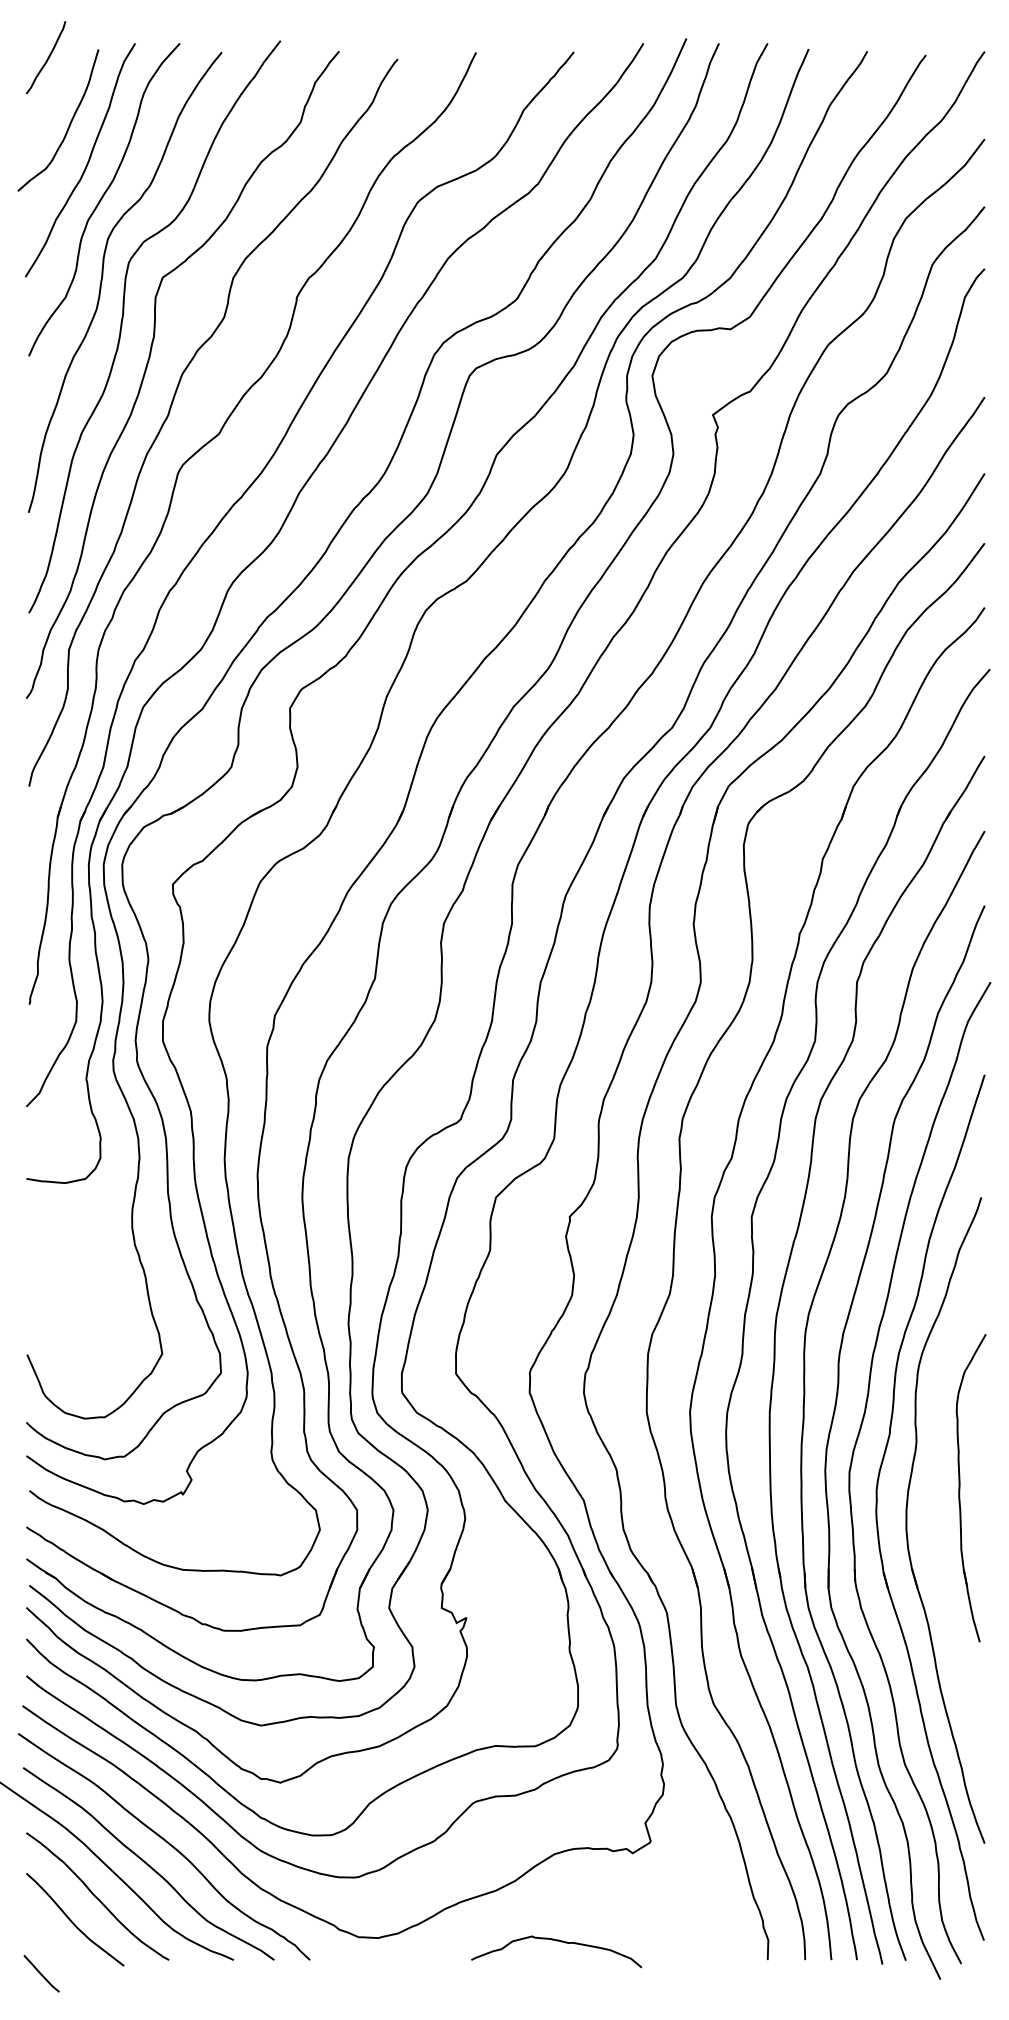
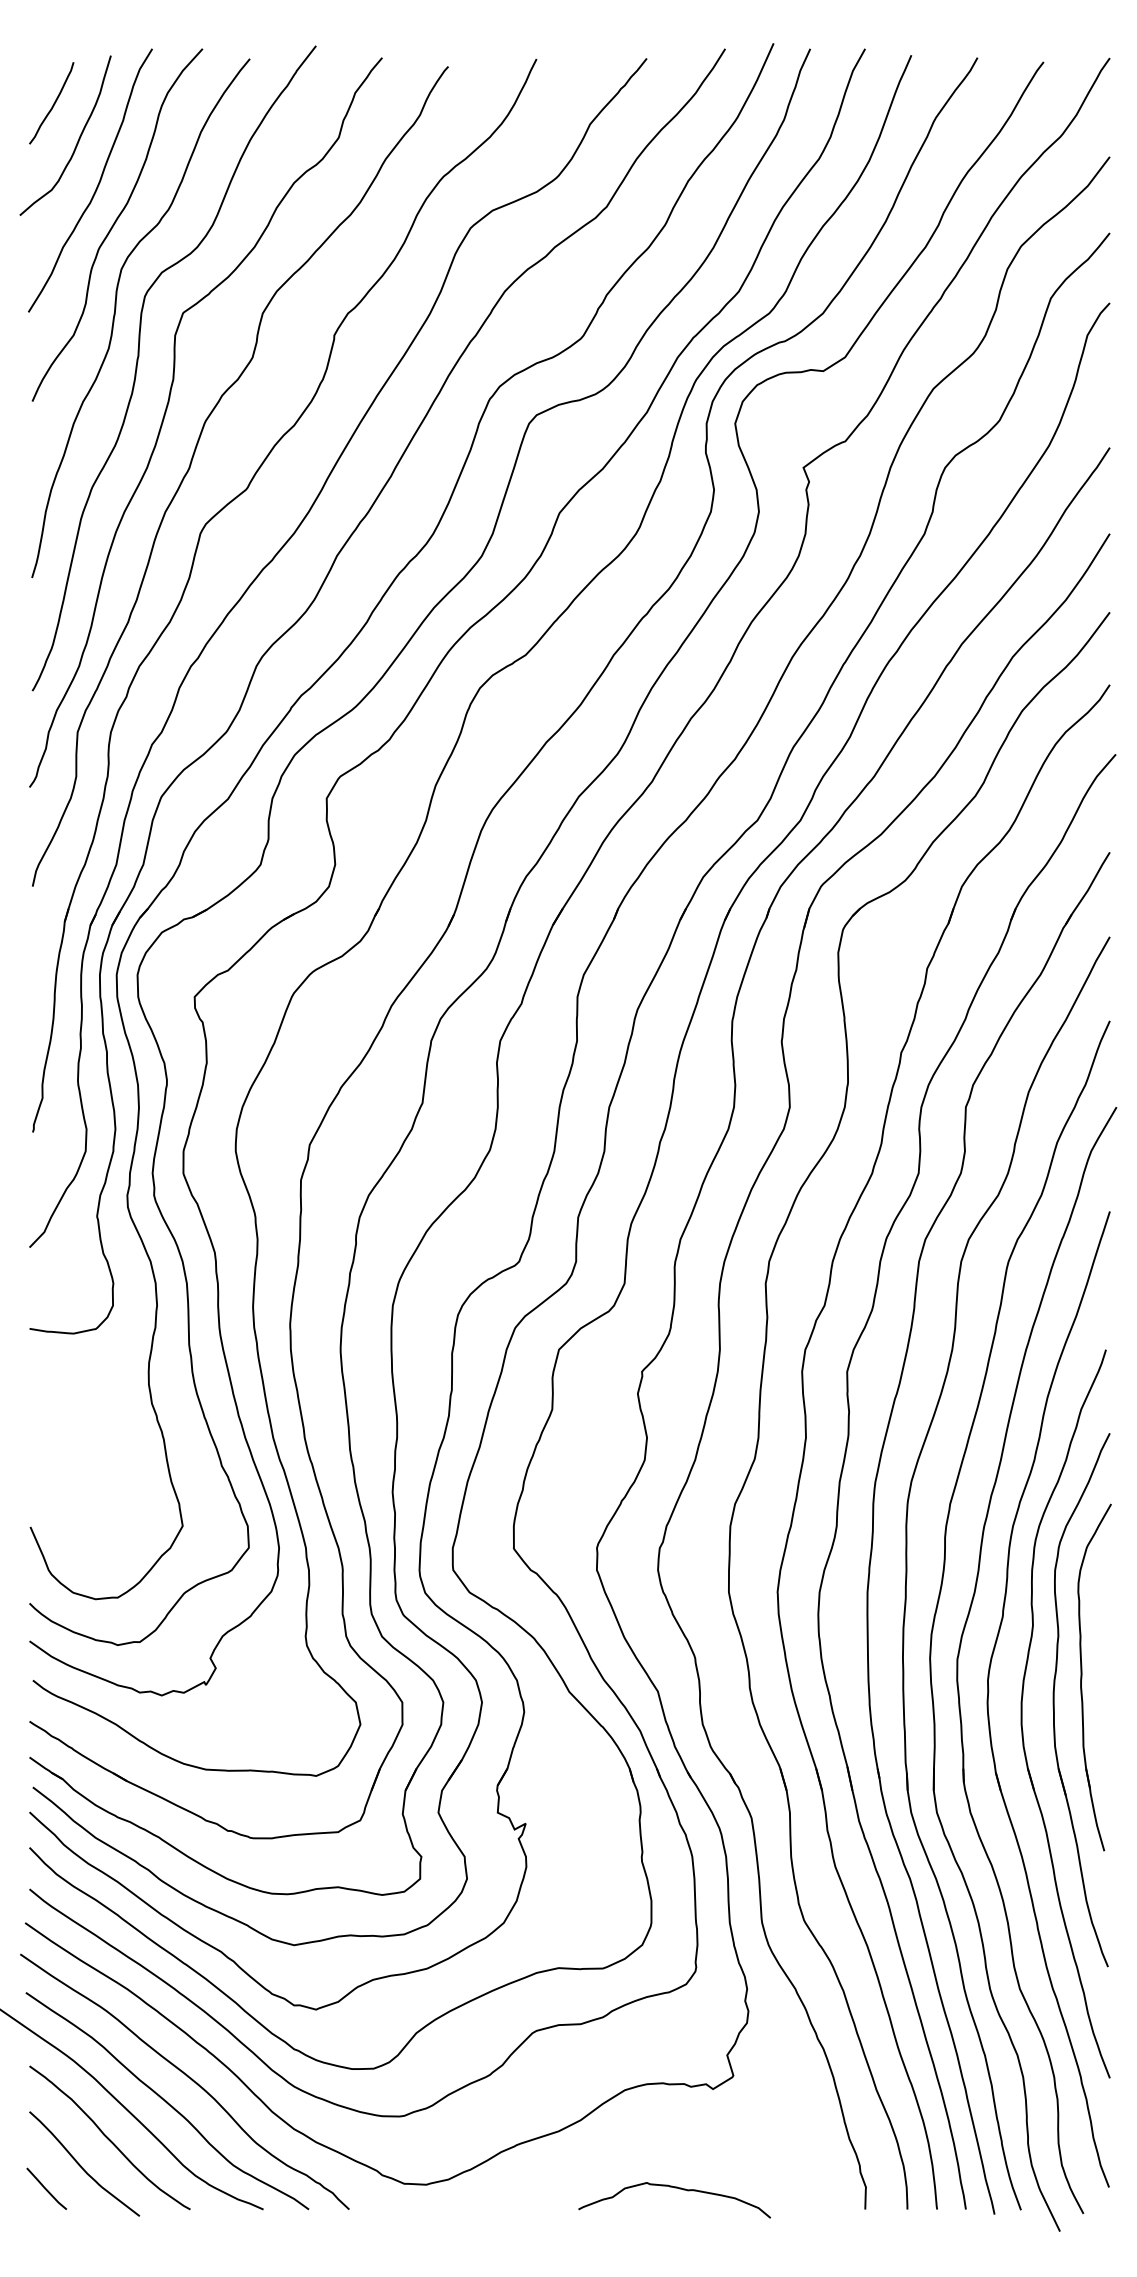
curve: (47, 57) -> (53, 103), moved
part: (935, 1508) -> (1054, 1700), added
curve: (556, 1941) -> (674, 2188), moved
line: (41, 1973) -> (46, 2188), moved

